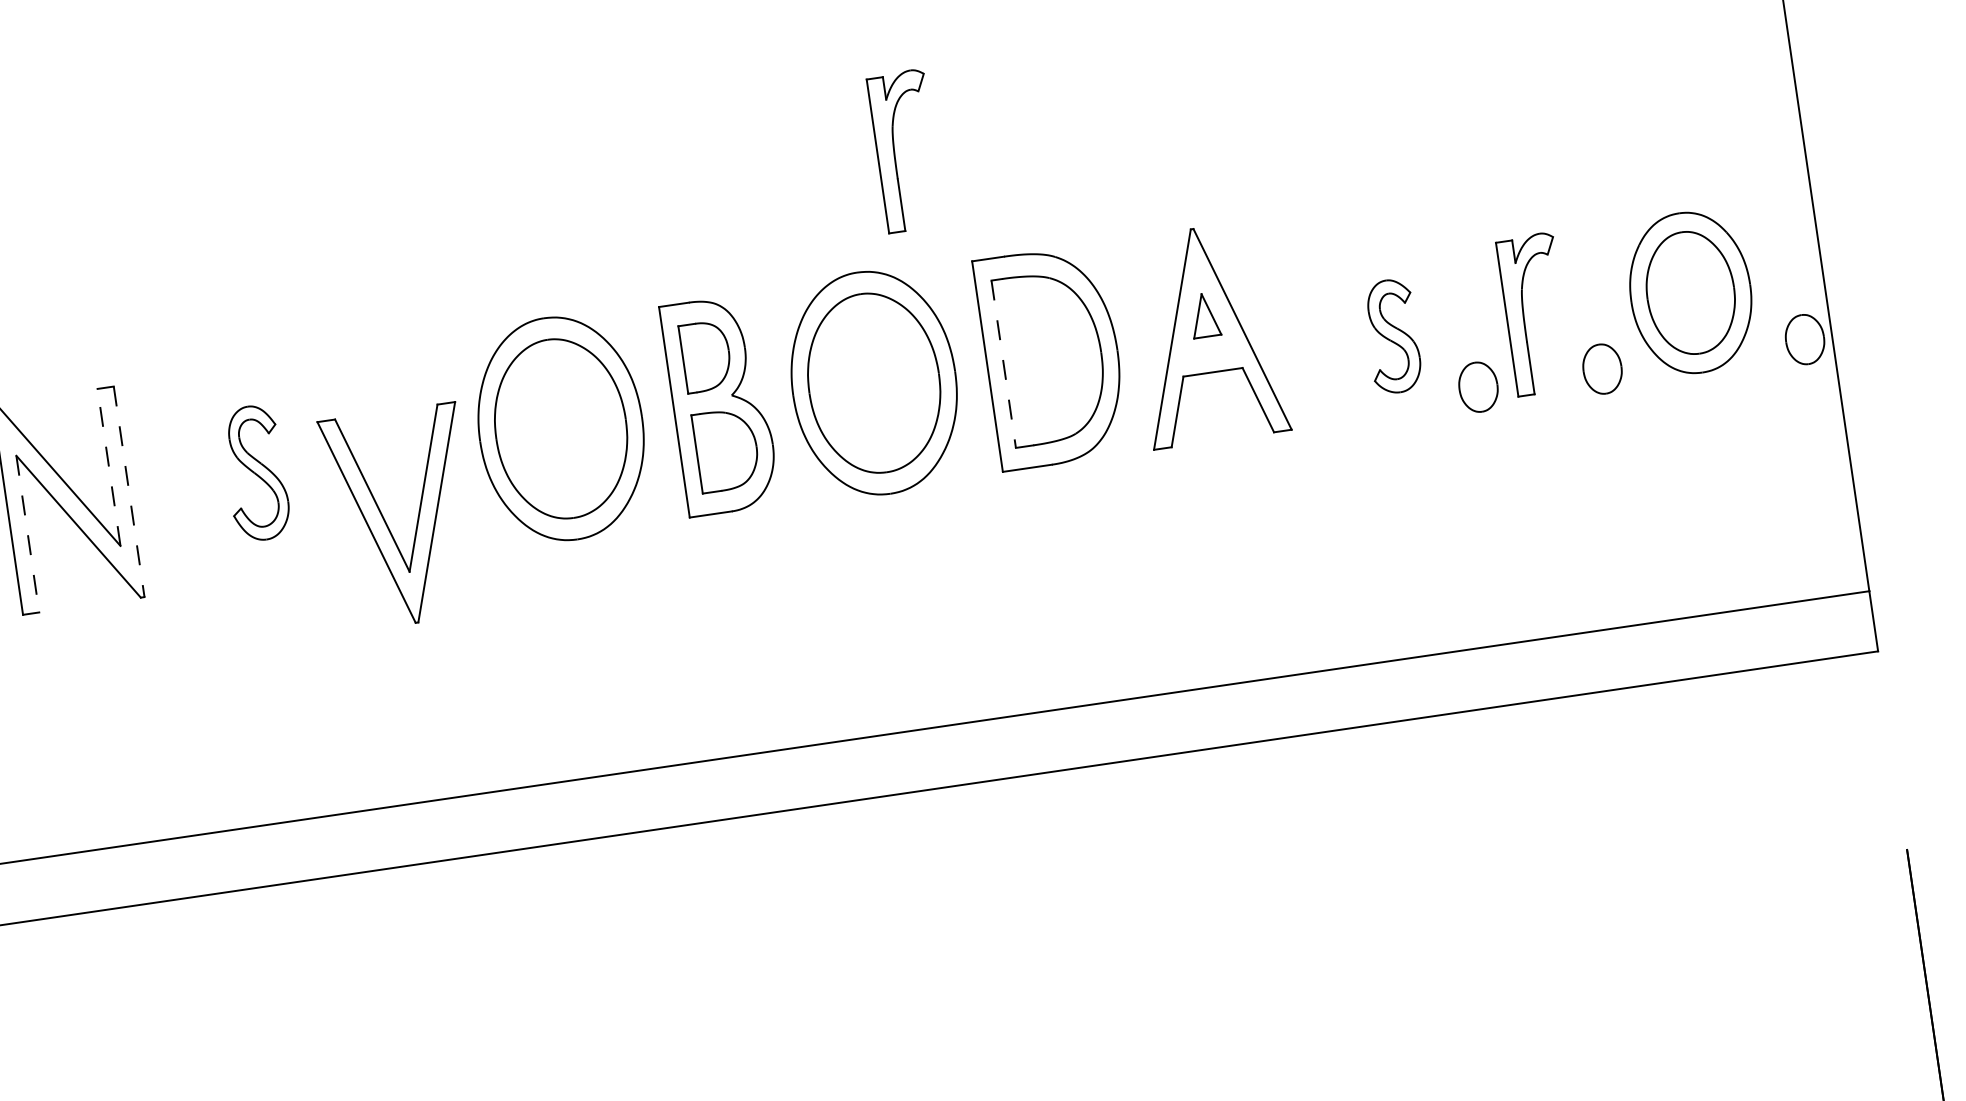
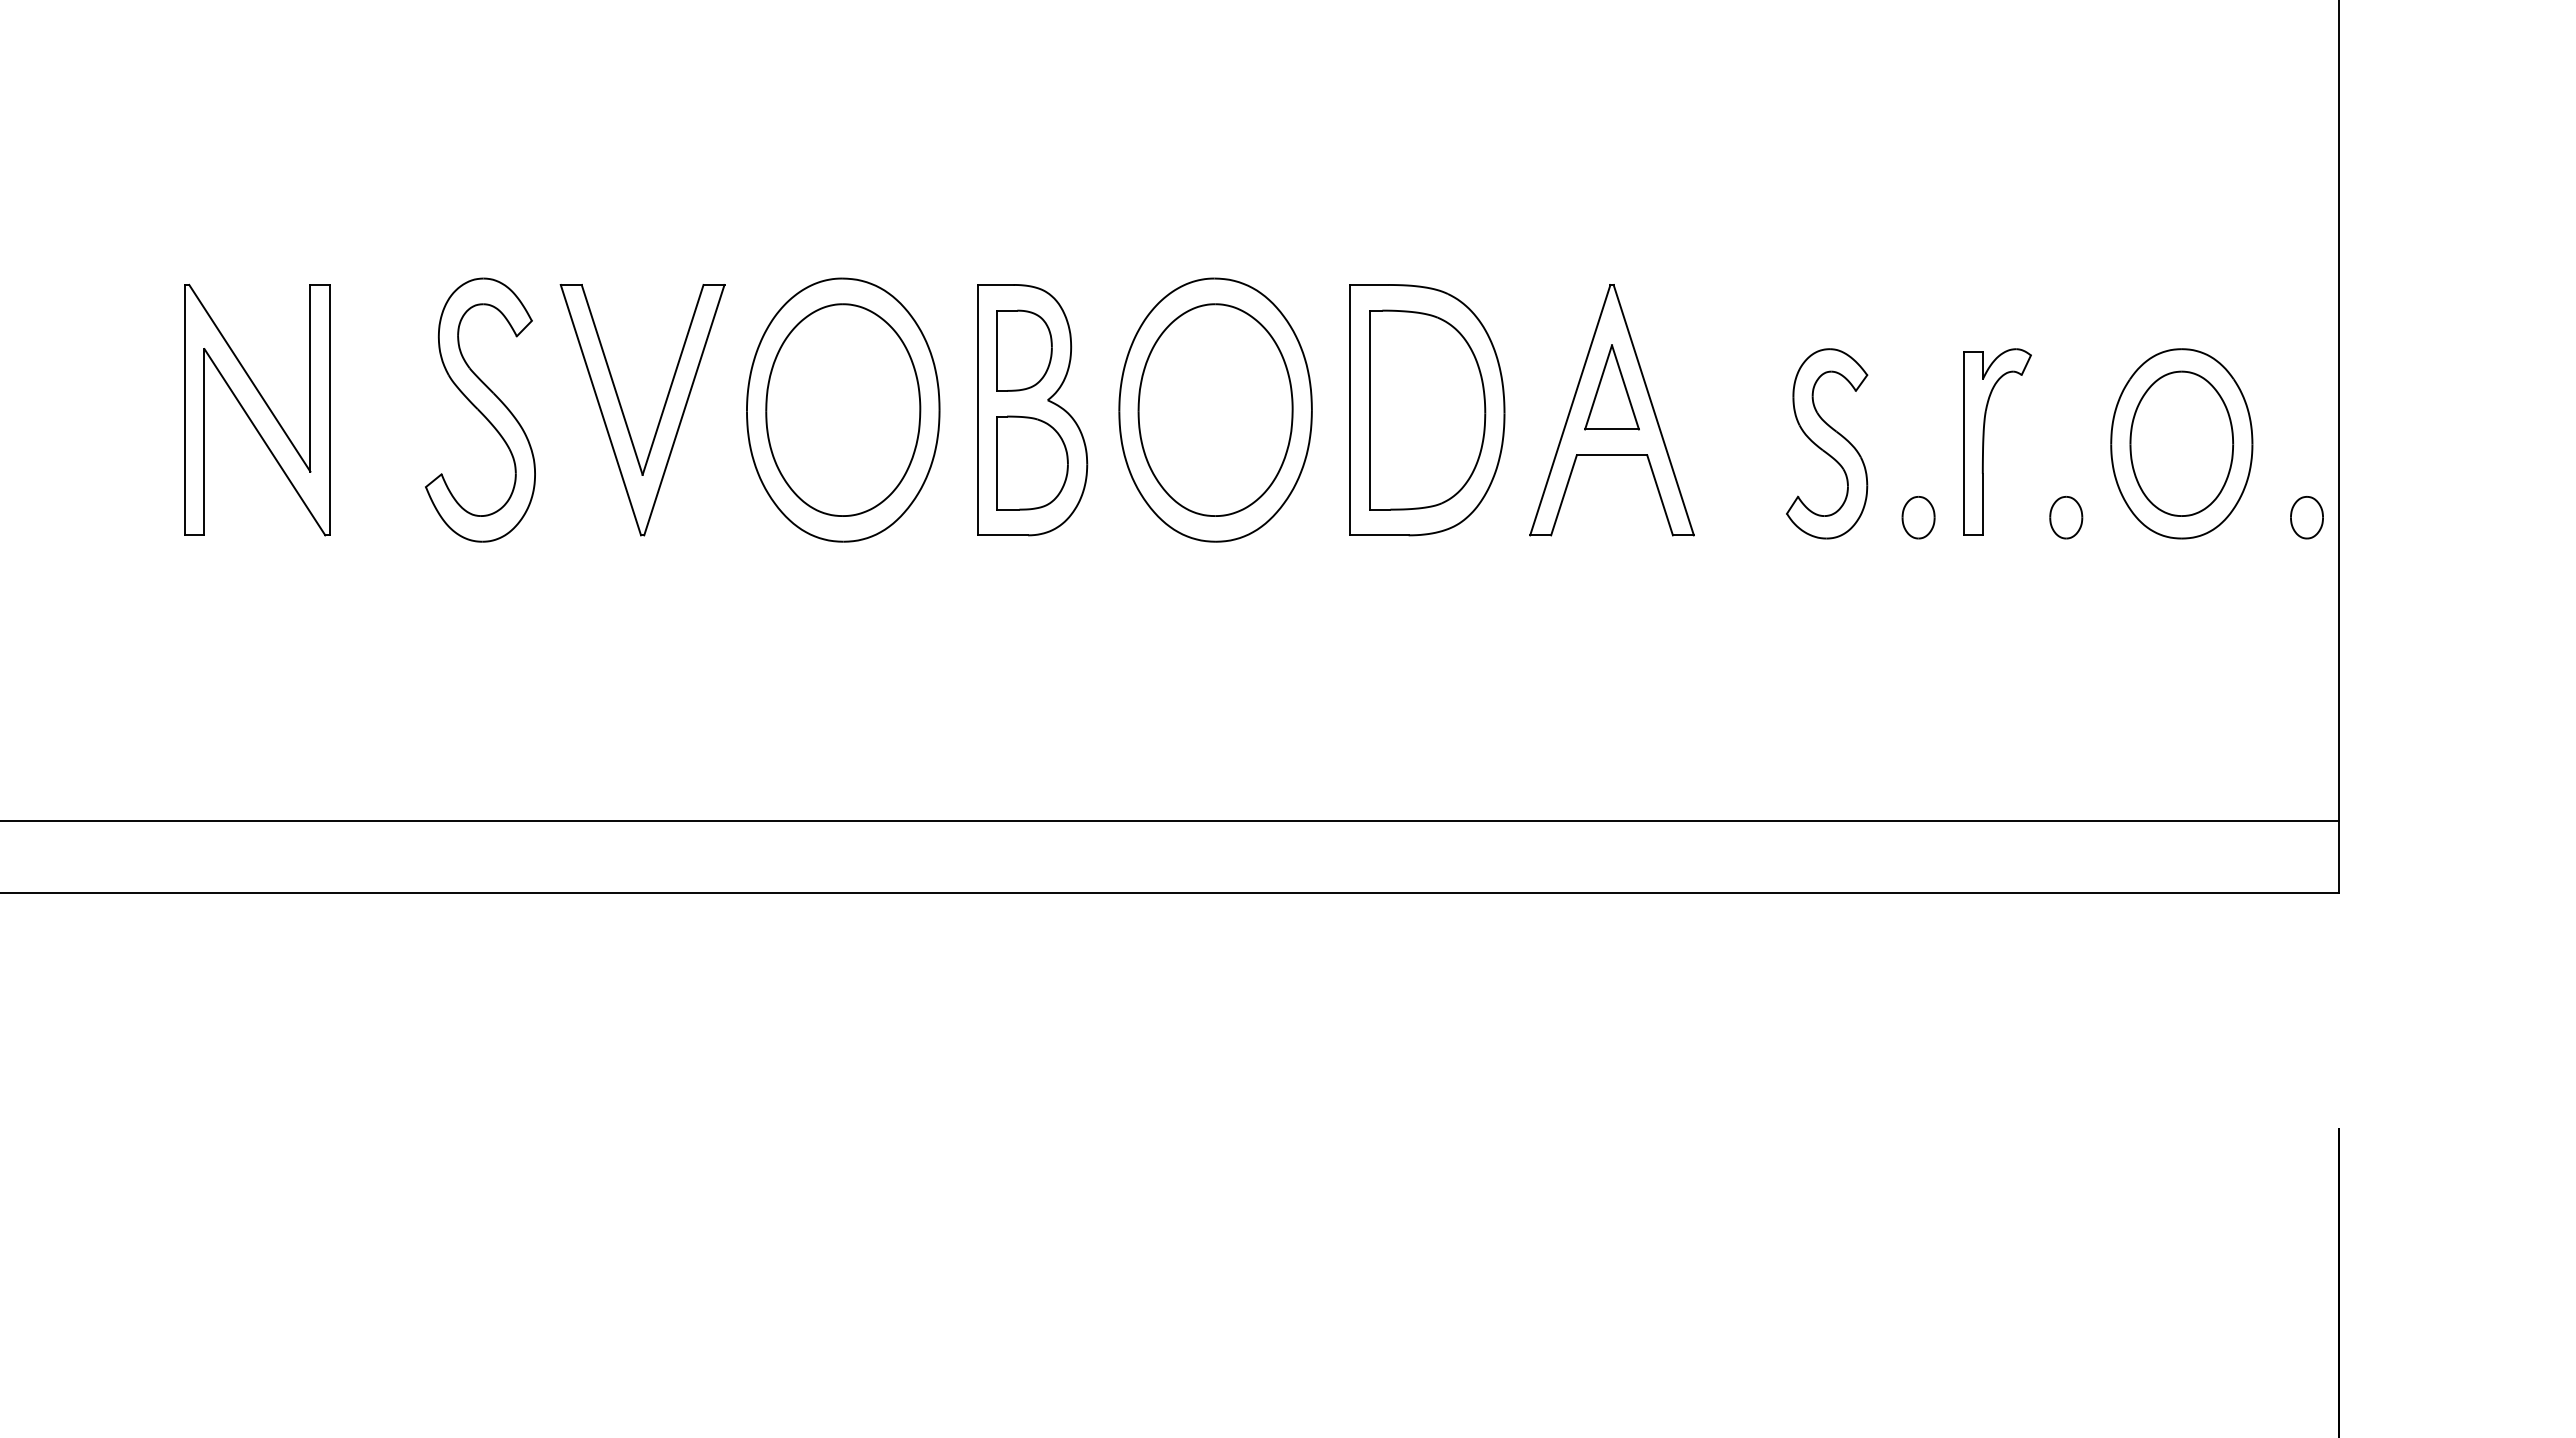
part: (895, 151) -> (1279, 144), removed
part: (1204, 315) -> (1611, 387), size x1.67
part: (1392, 336) -> (1827, 443), size x1.43
part: (1804, 339) -> (2306, 517), size x0.71
line: (1003, 364) -> (1369, 410), dashed -> solid
part: (1602, 369) -> (2066, 517), size x0.71
part: (1478, 387) -> (1918, 517), size x0.71
line: (109, 466) -> (310, 377), dashed -> solid
part: (255, 472) -> (480, 409), size x1.67
line: (129, 492) -> (329, 410), dashed -> solid
part: (388, 525) -> (625, 417), moved
line: (27, 534) -> (204, 442), dashed -> solid

